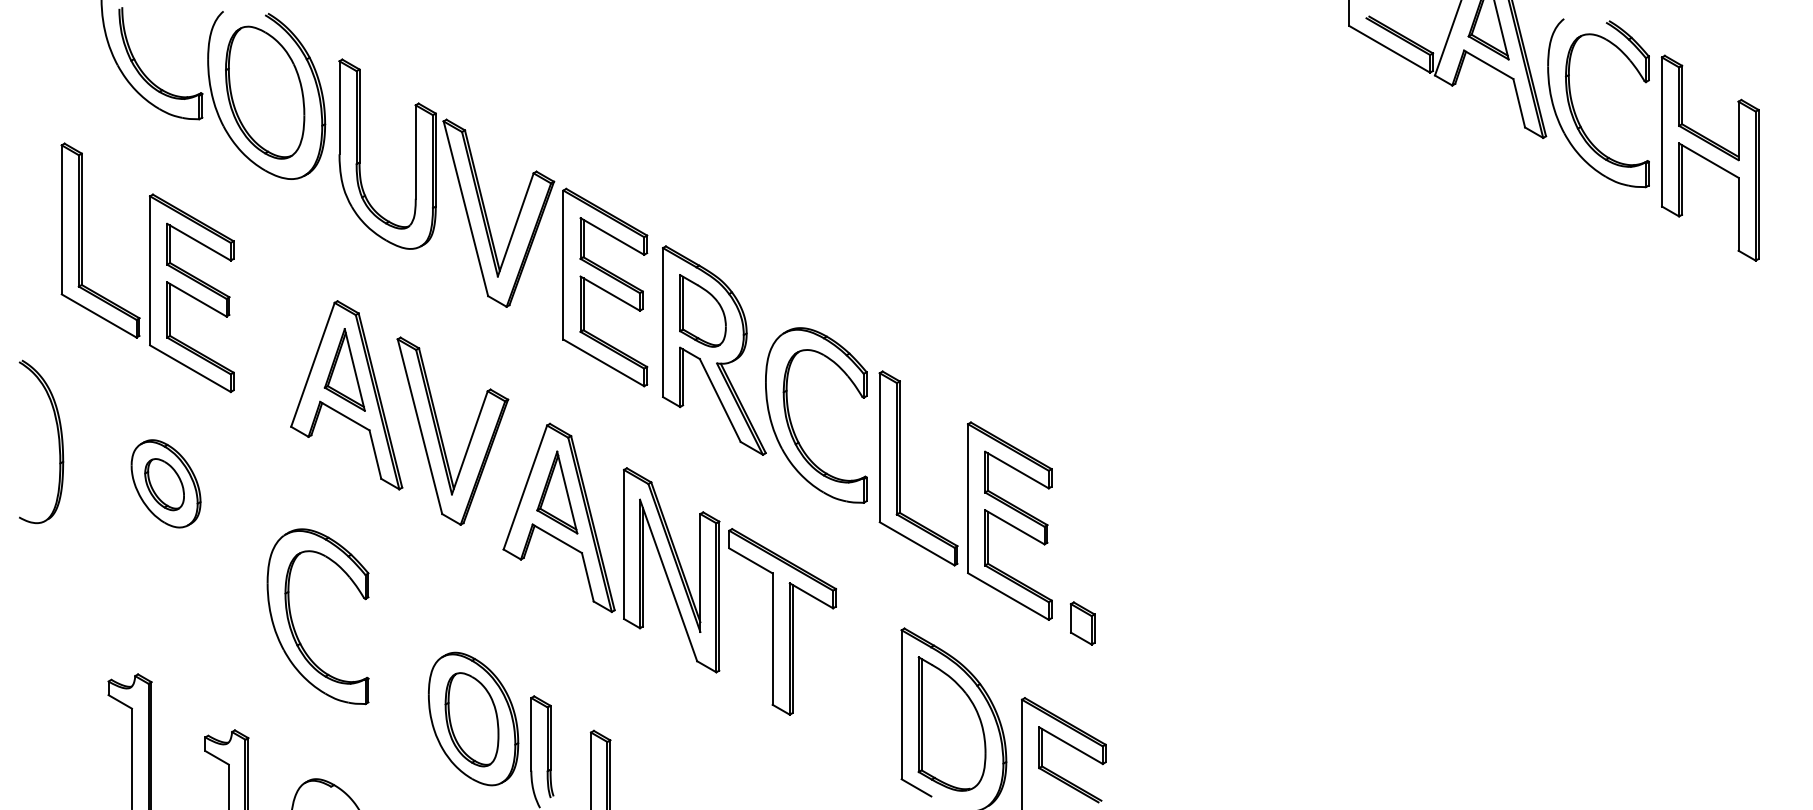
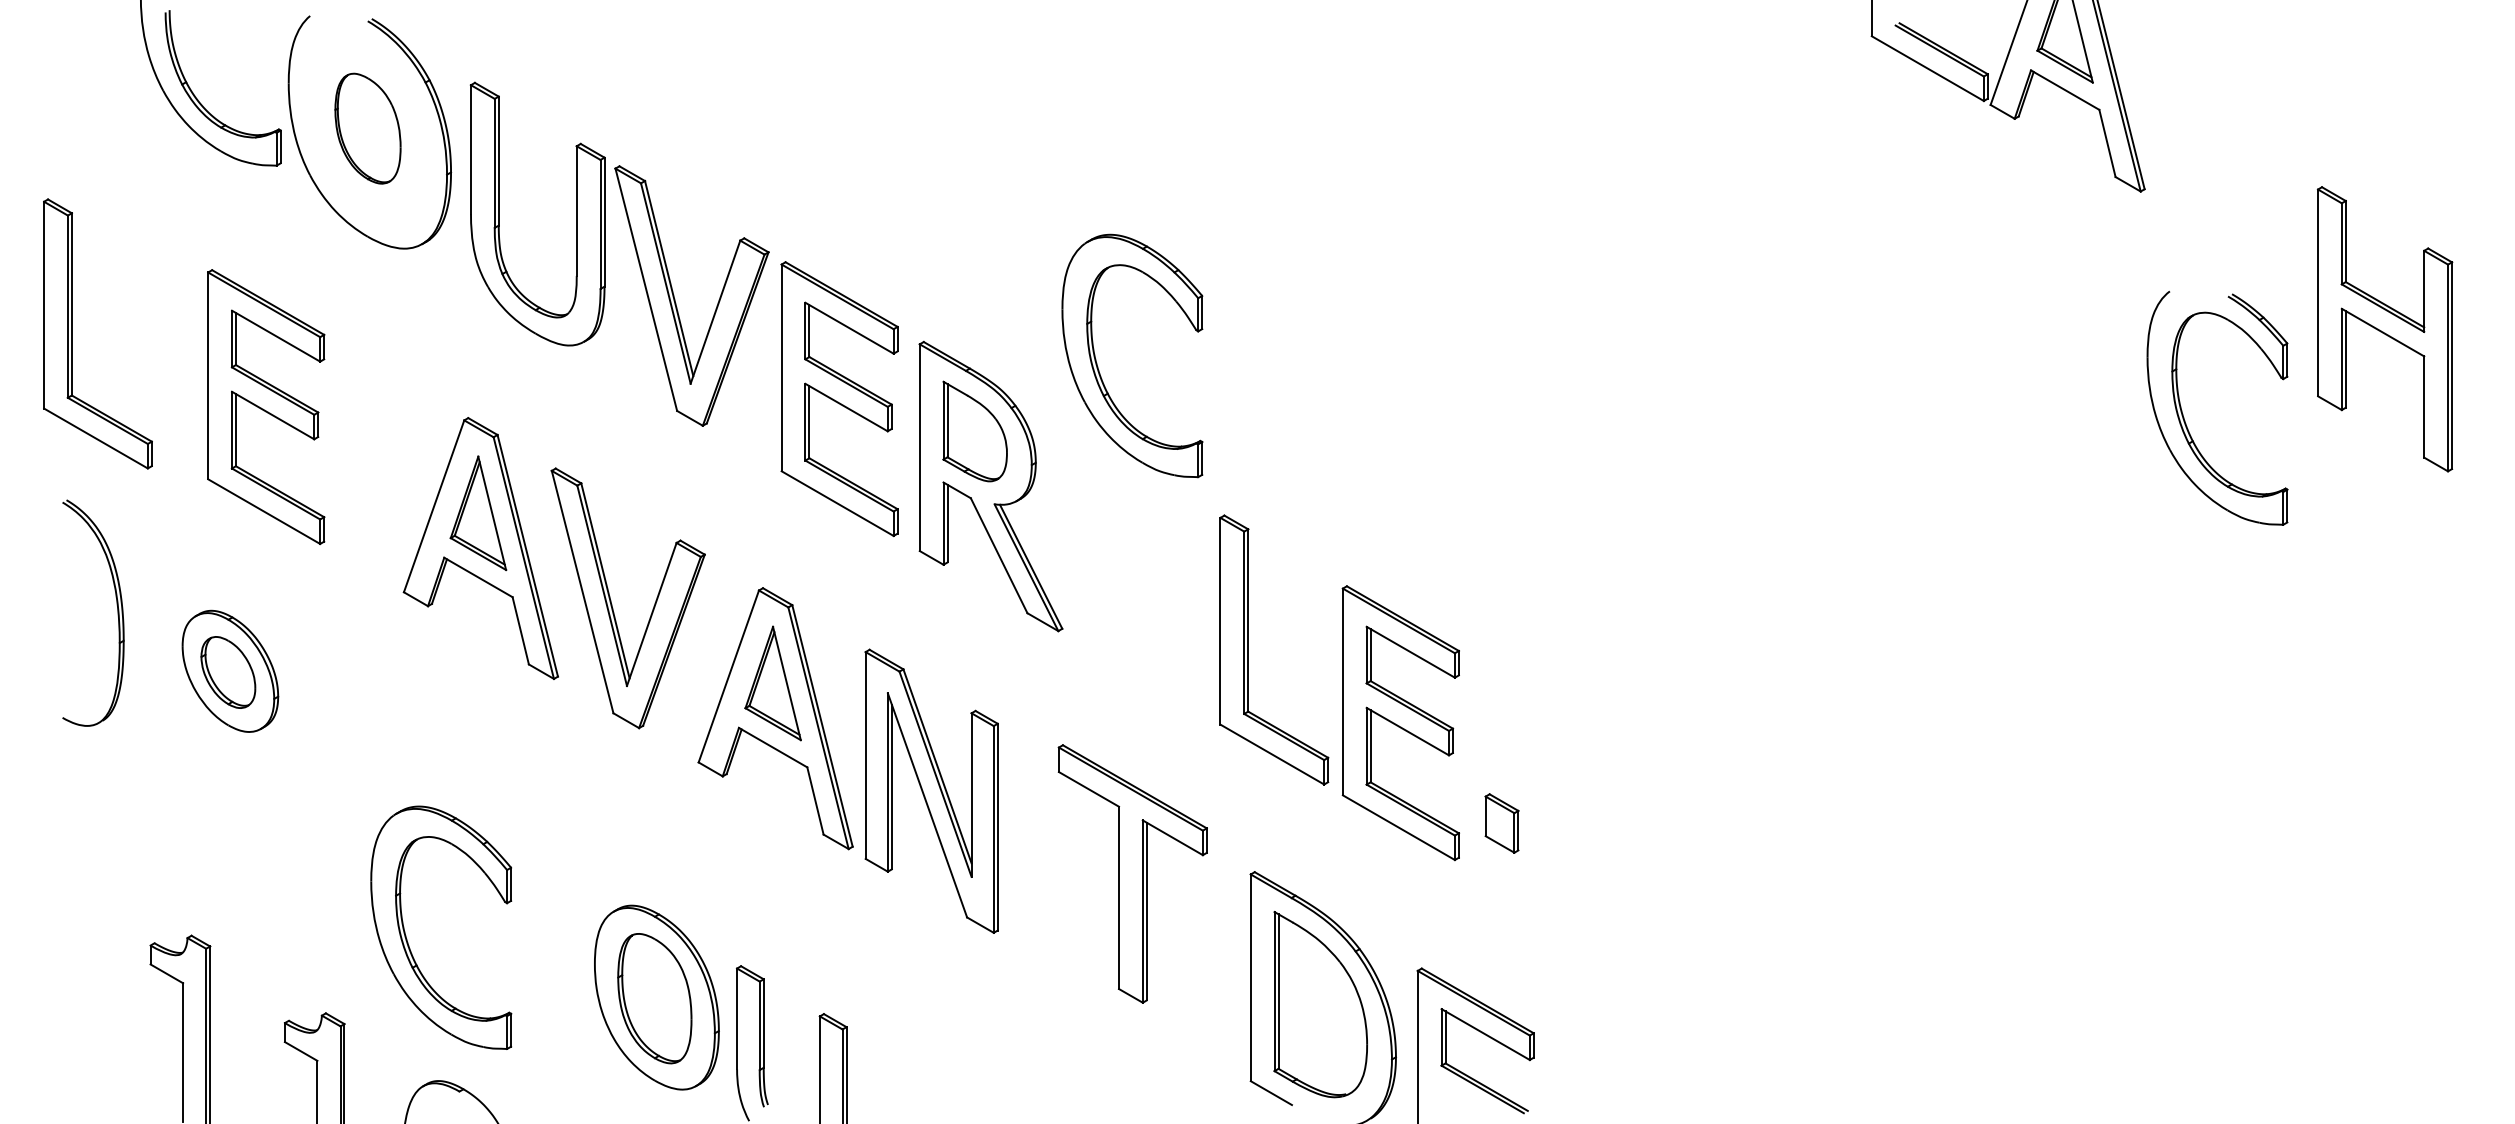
part: (265, 92) -> (368, 128), size x0.6
part: (1574, 107) -> (2184, 414), moved
part: (1709, 157) -> (2383, 328), moved
part: (82, 240) -> (72, 333), moved
part: (791, 420) -> (1097, 362), moved
part: (58, 441) -> (117, 612), moved
part: (782, 621) -> (1132, 873), moved
part: (293, 622) -> (407, 935), moved
part: (1082, 623) -> (1501, 823), moved

